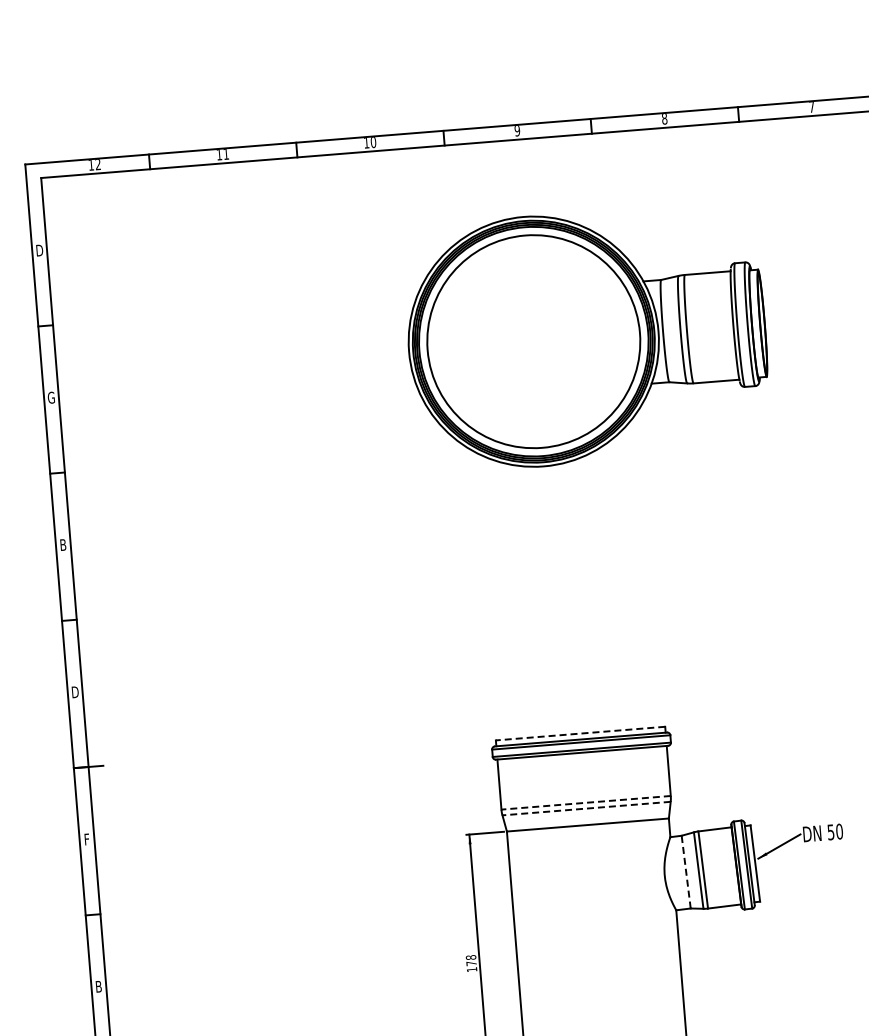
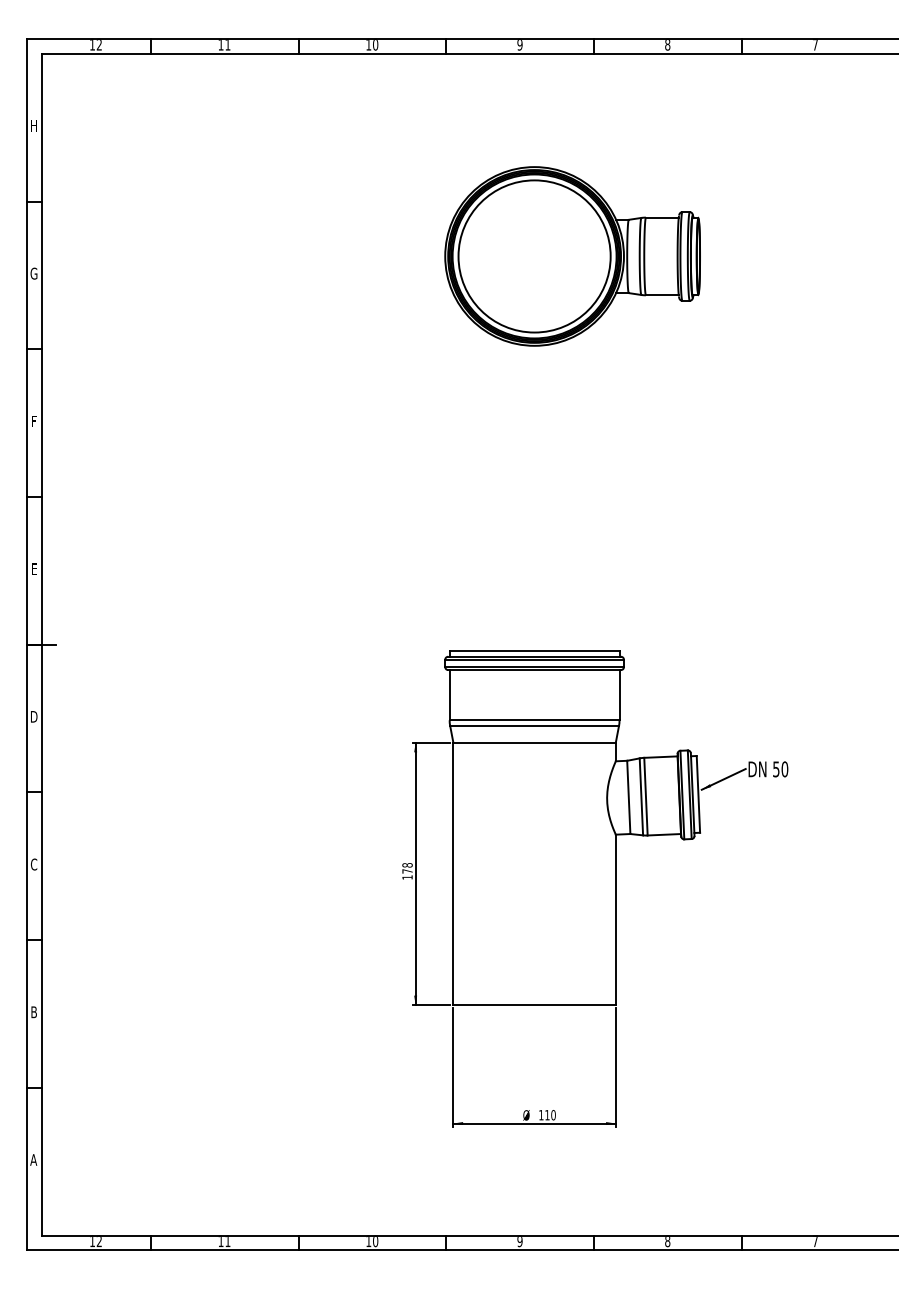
text: (39, 250) -> (34, 125), D -> H
part: (586, 337) -> (572, 256), size x0.71
text: (62, 545) -> (33, 421), B -> F
text: (75, 691) -> (34, 568), D -> E
line: (580, 733) -> (534, 650), dashed -> solid
line: (586, 803) -> (534, 720), dashed -> solid
line: (586, 809) -> (534, 726), dashed -> solid
text: (87, 839) -> (34, 716), F -> D
line: (685, 872) -> (628, 797), dashed -> solid
text: (98, 986) -> (33, 864), B -> C

